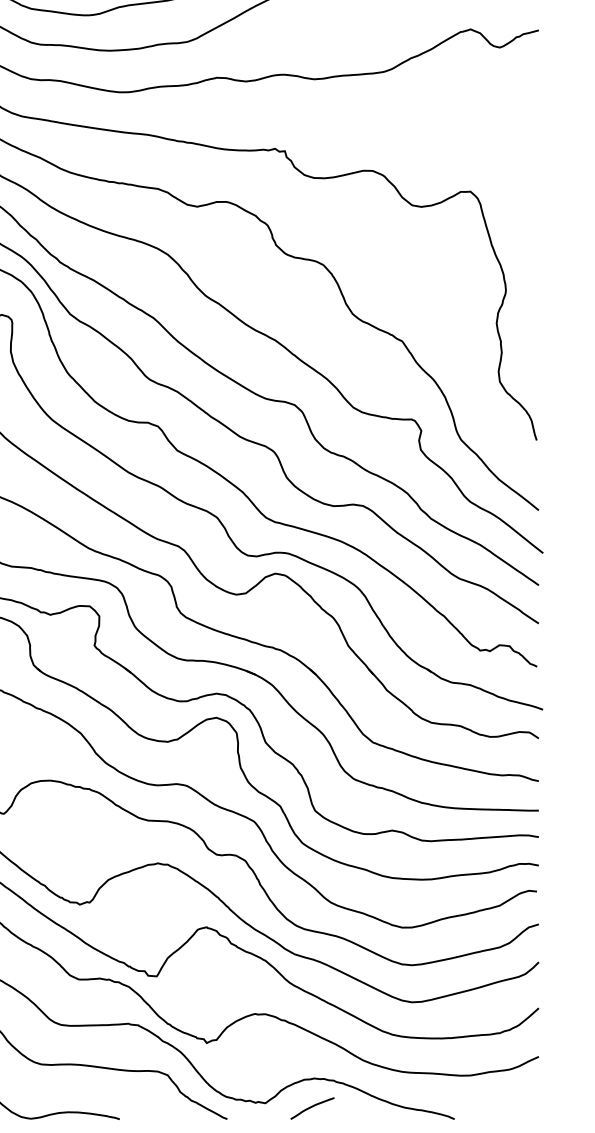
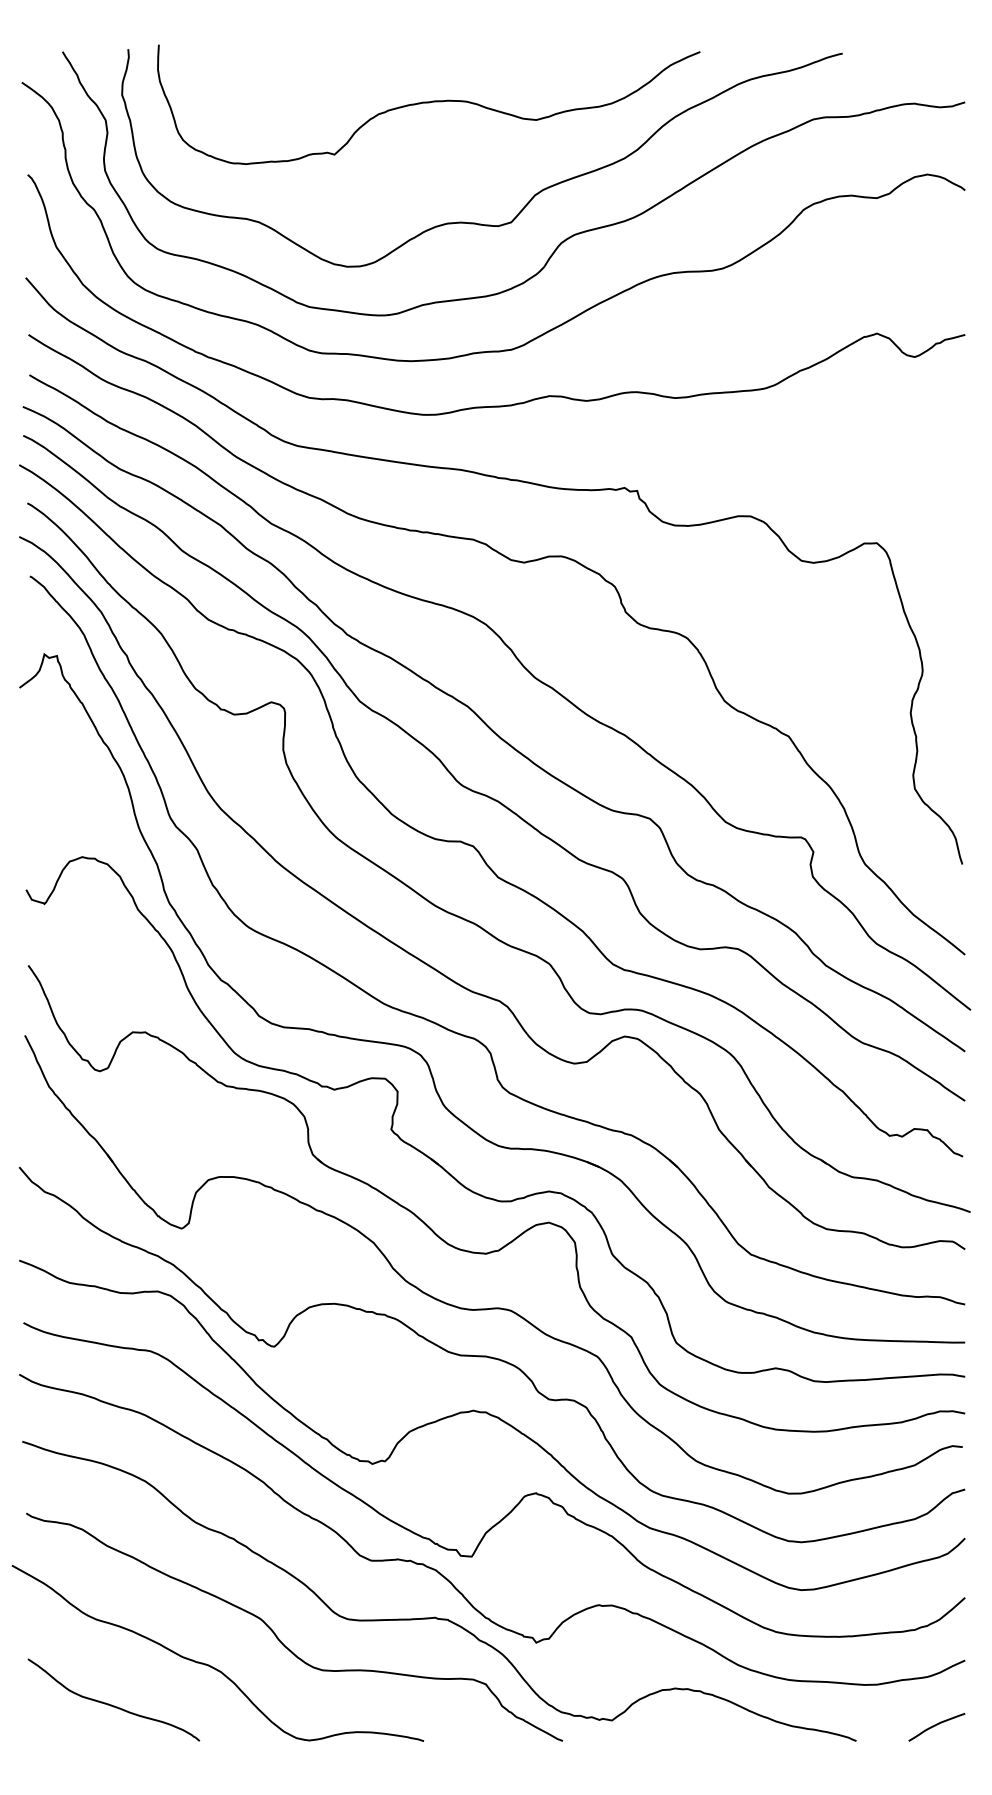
curve: (311, 1107) -> (935, 1726), moved

